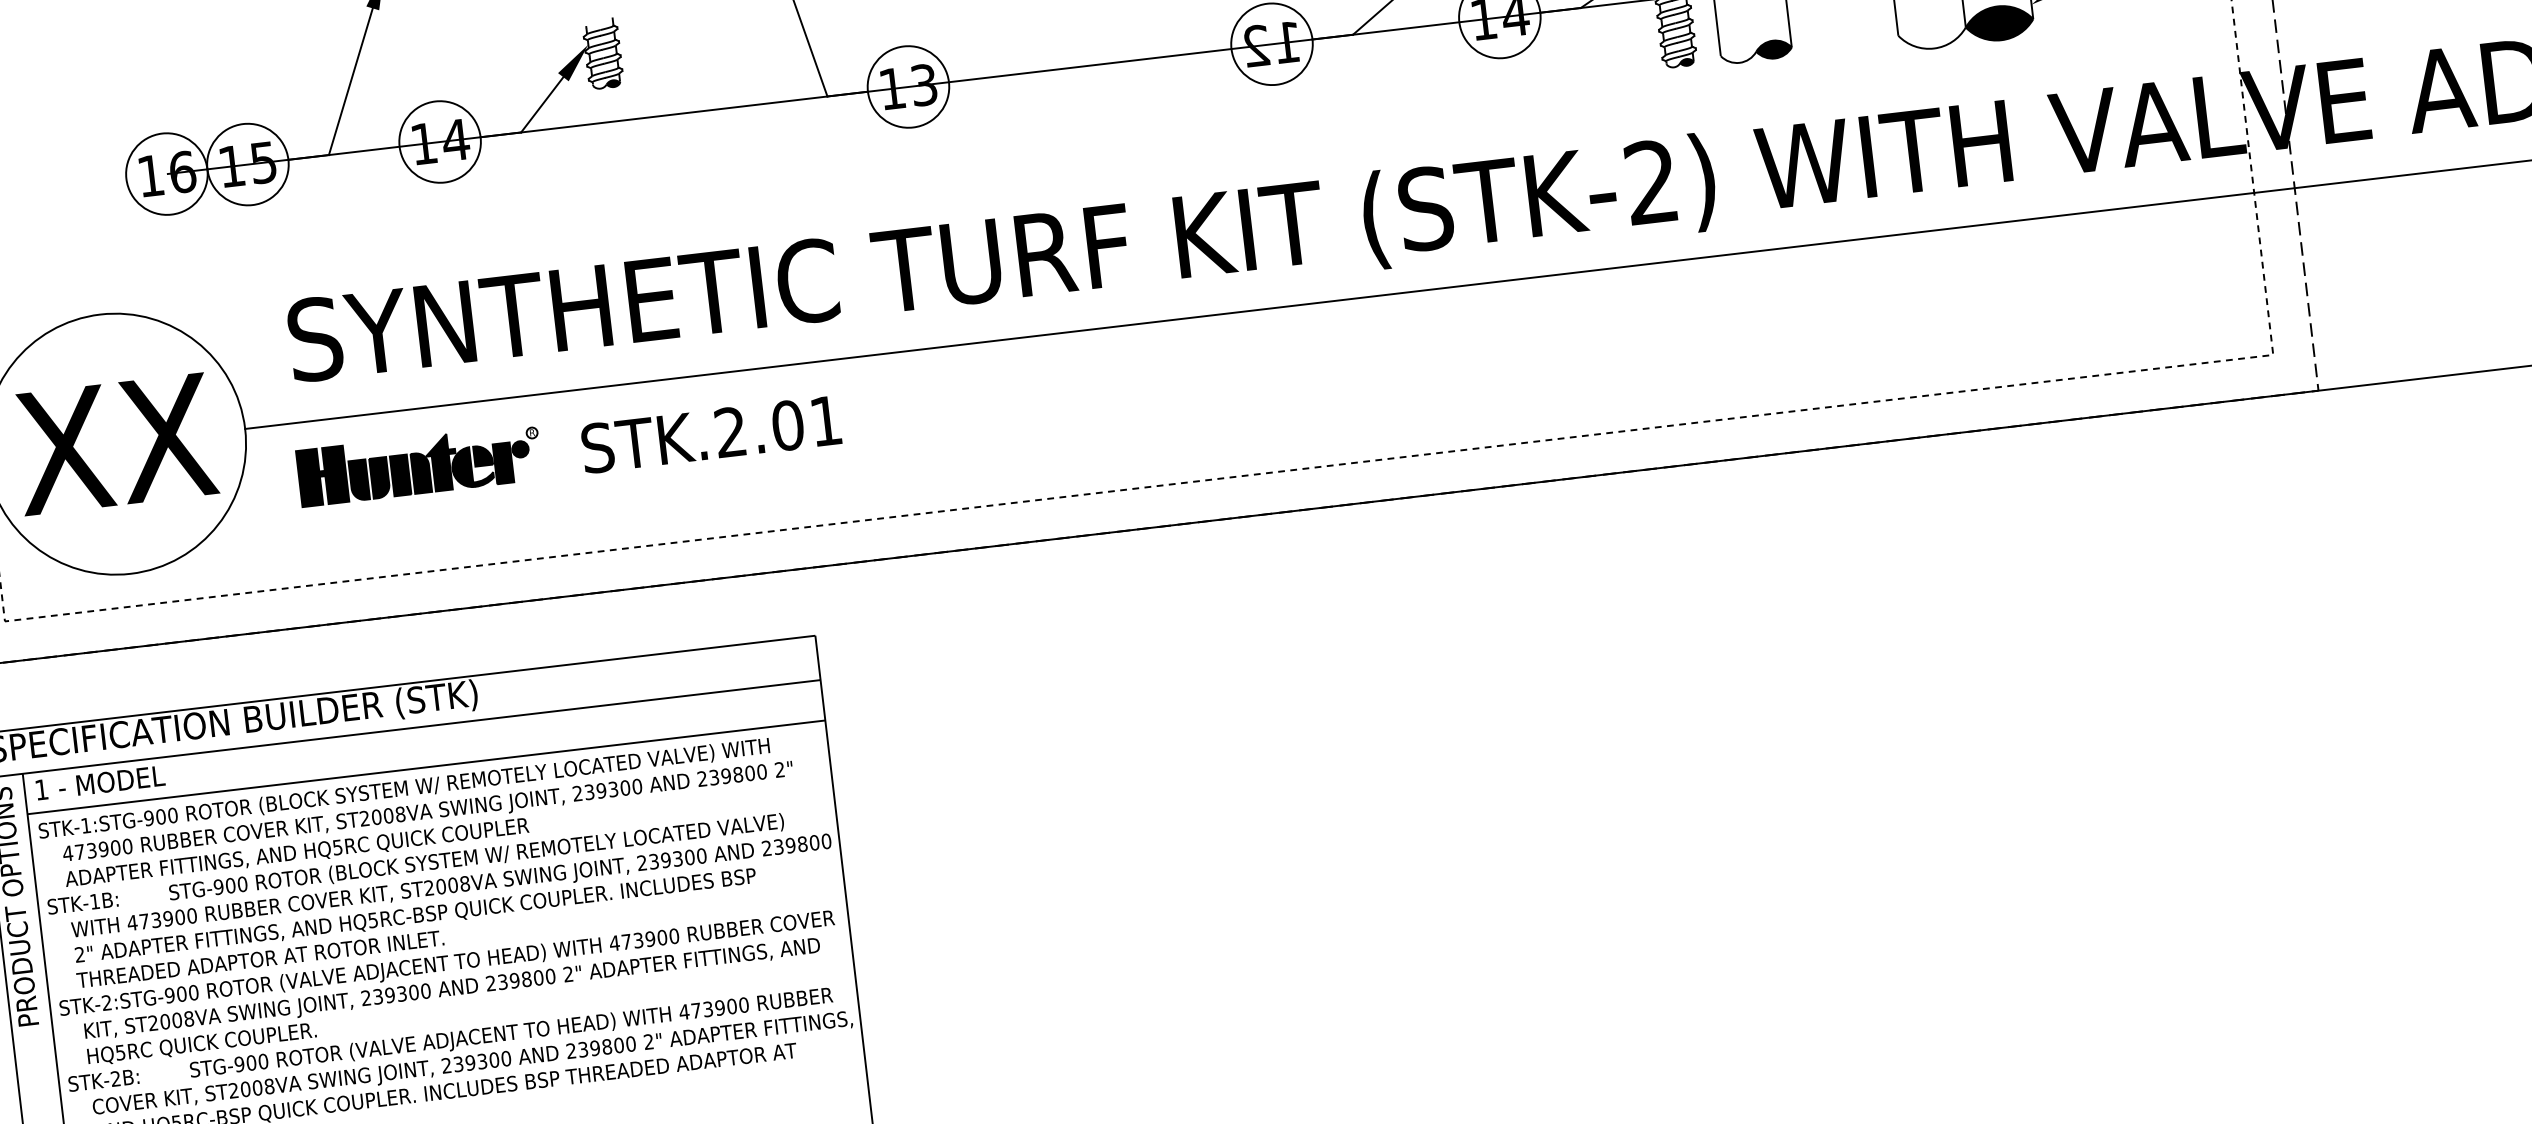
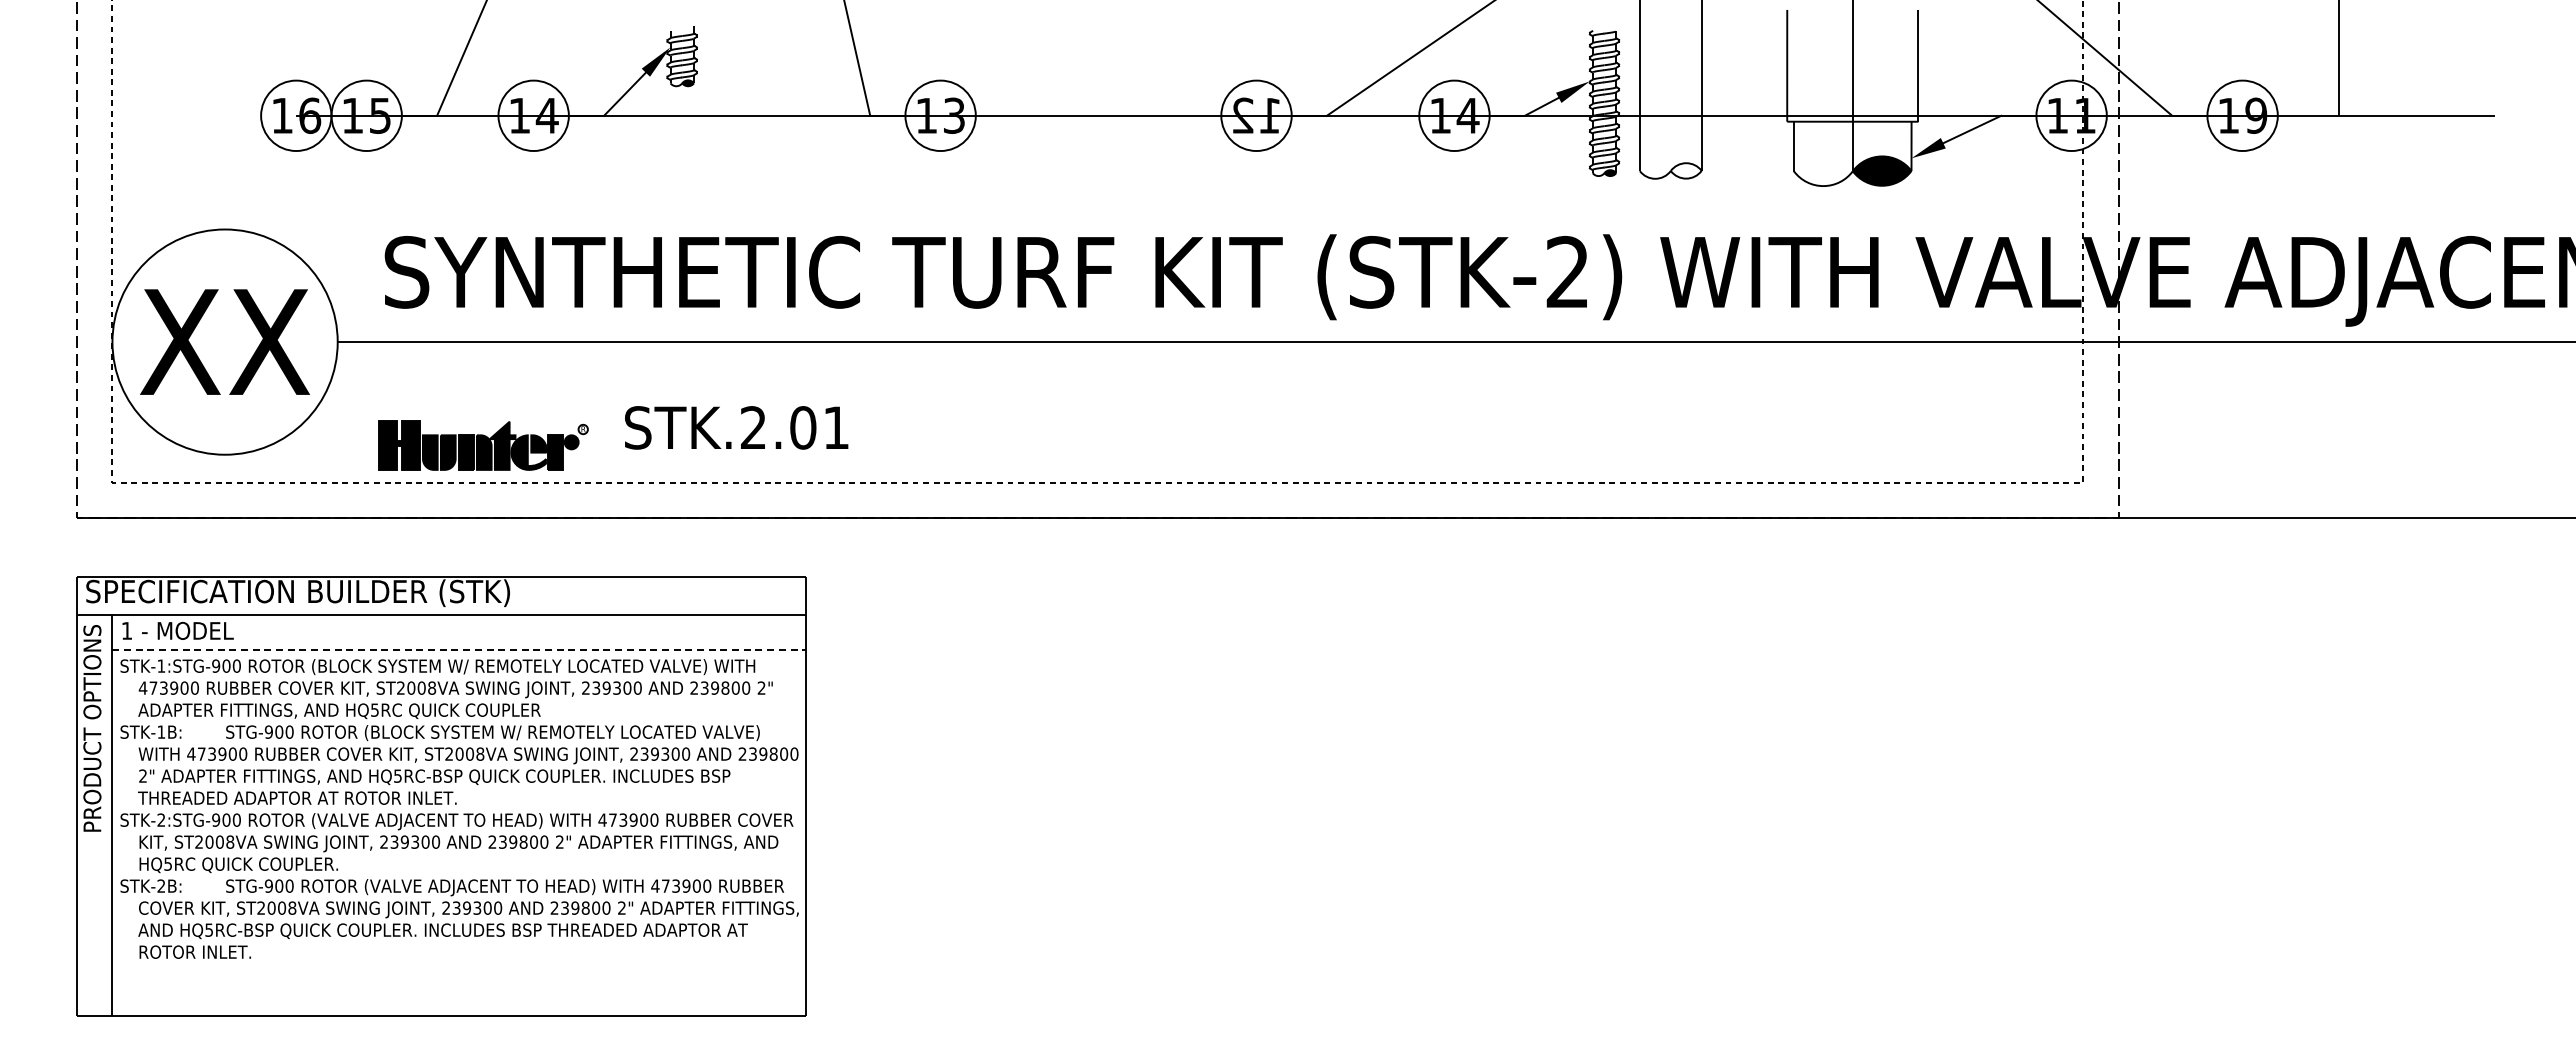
fill: (1773, 49) -> (1685, 170), removed
text: (711, 434) -> (736, 427), moved
part: (419, 464) -> (483, 445), moved
line: (425, 767) -> (458, 650), solid -> dashed

